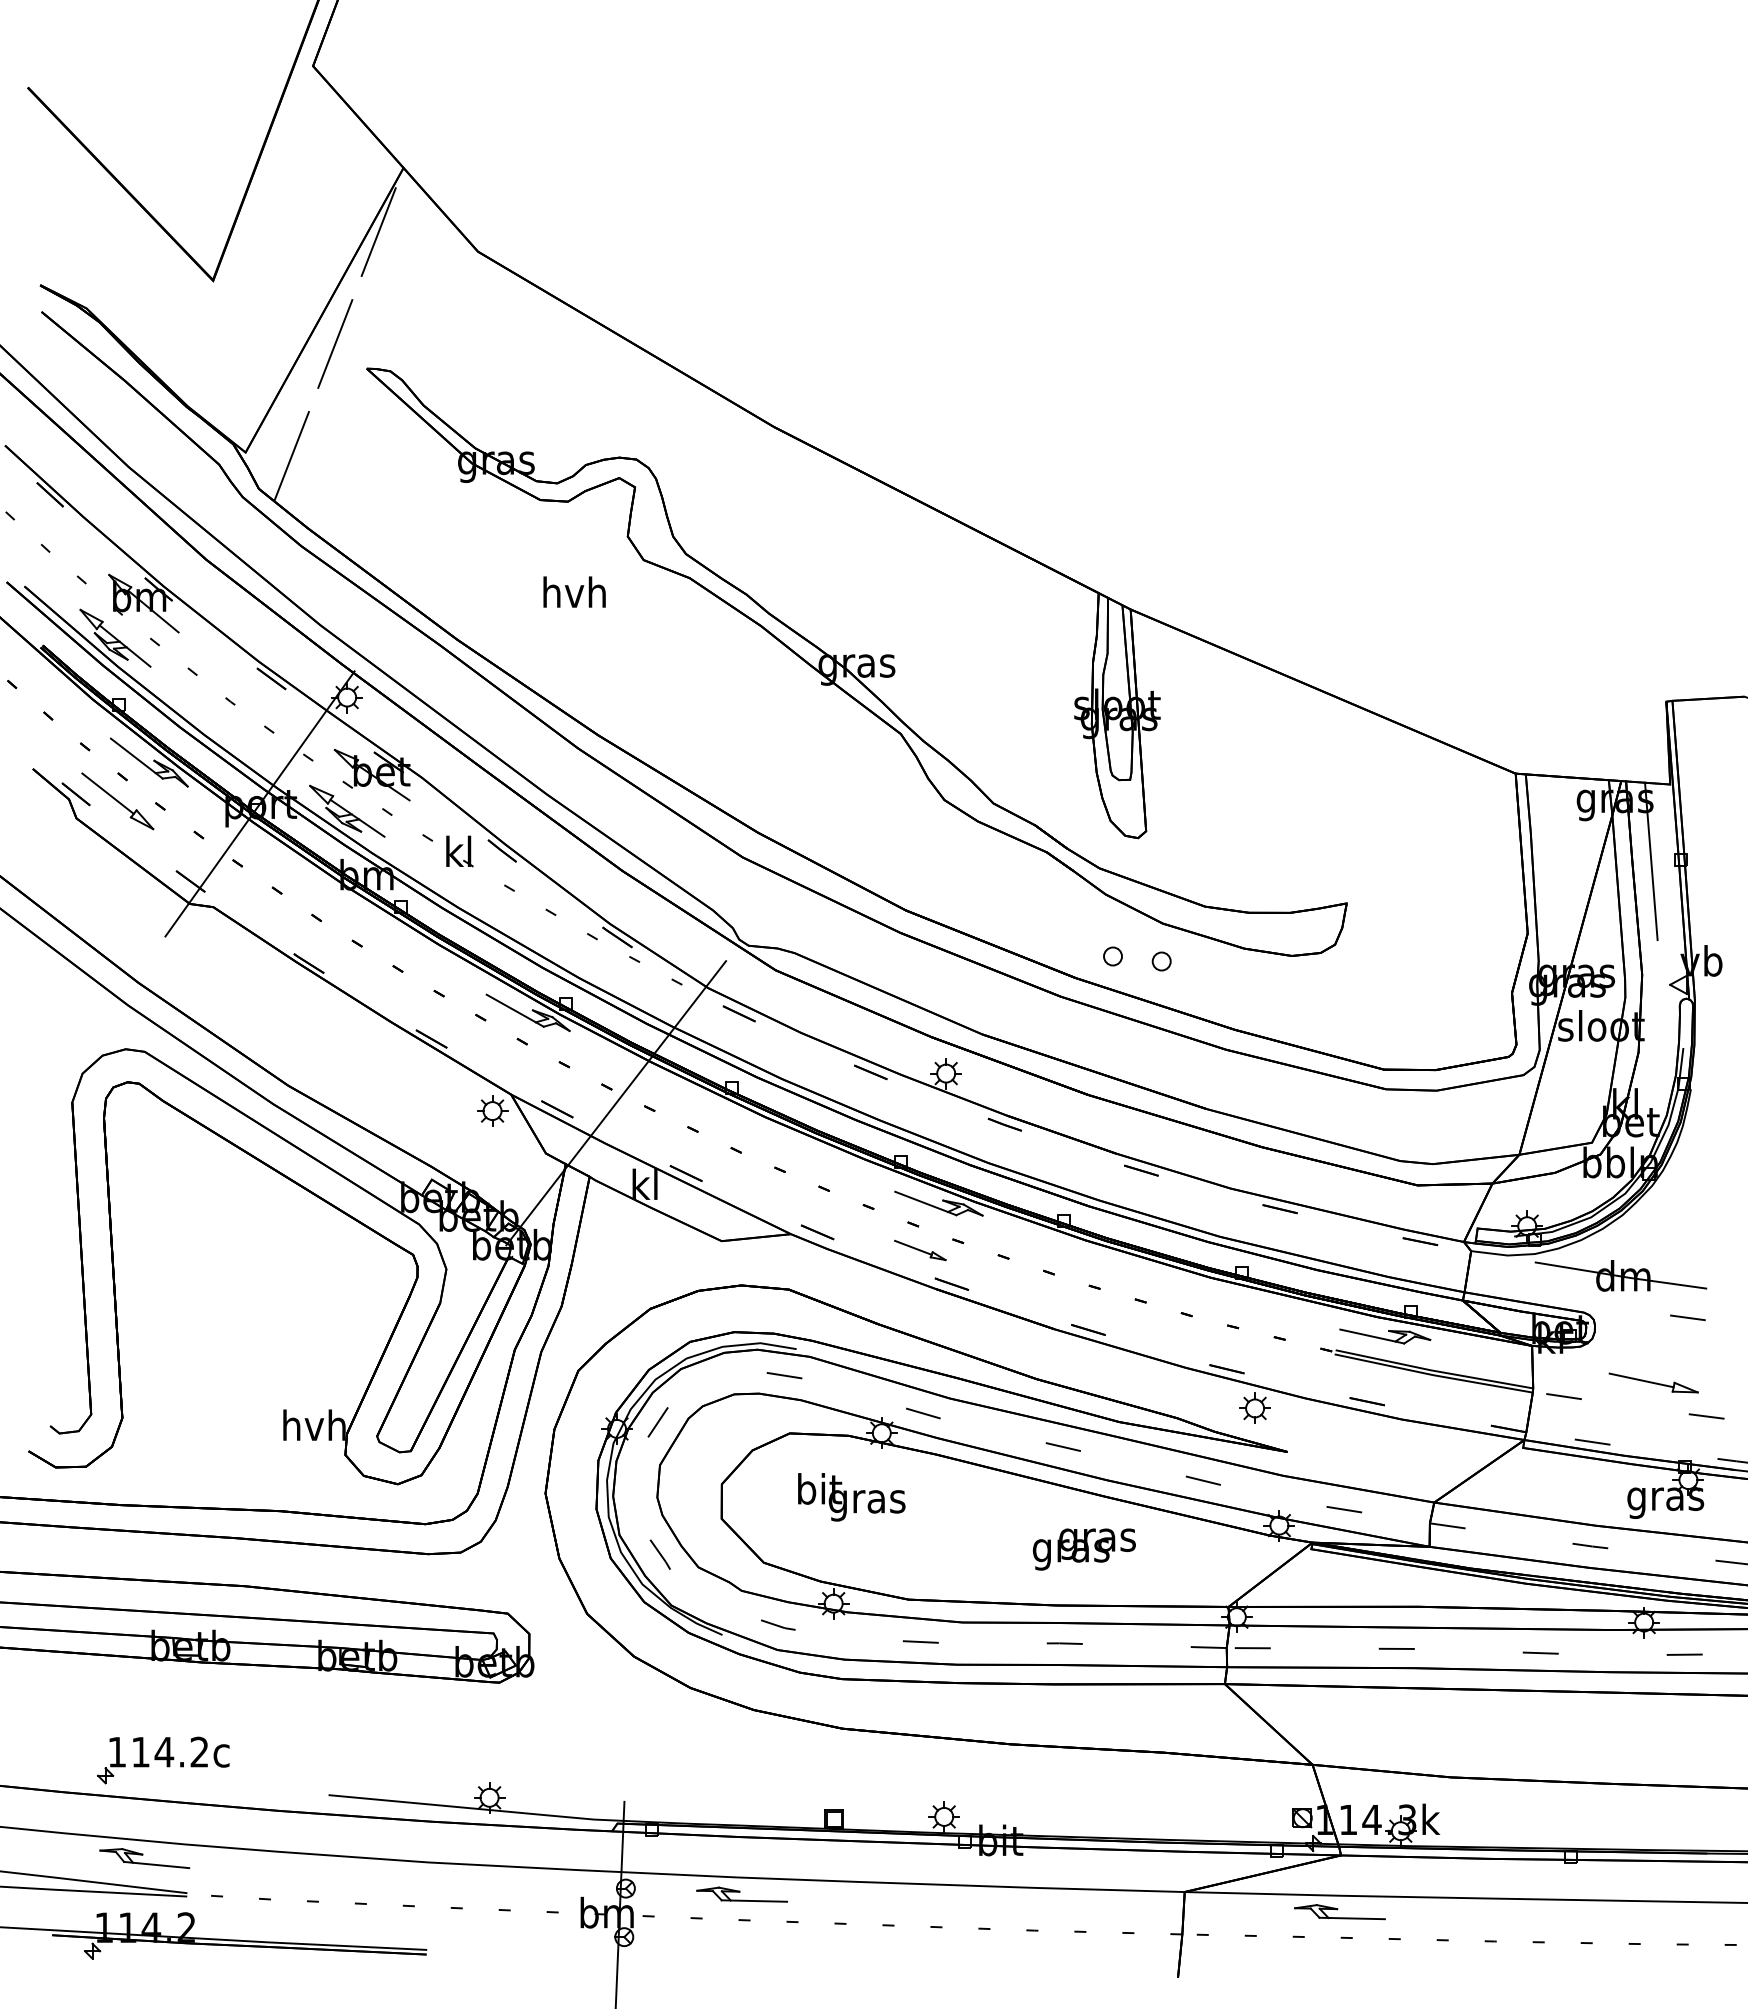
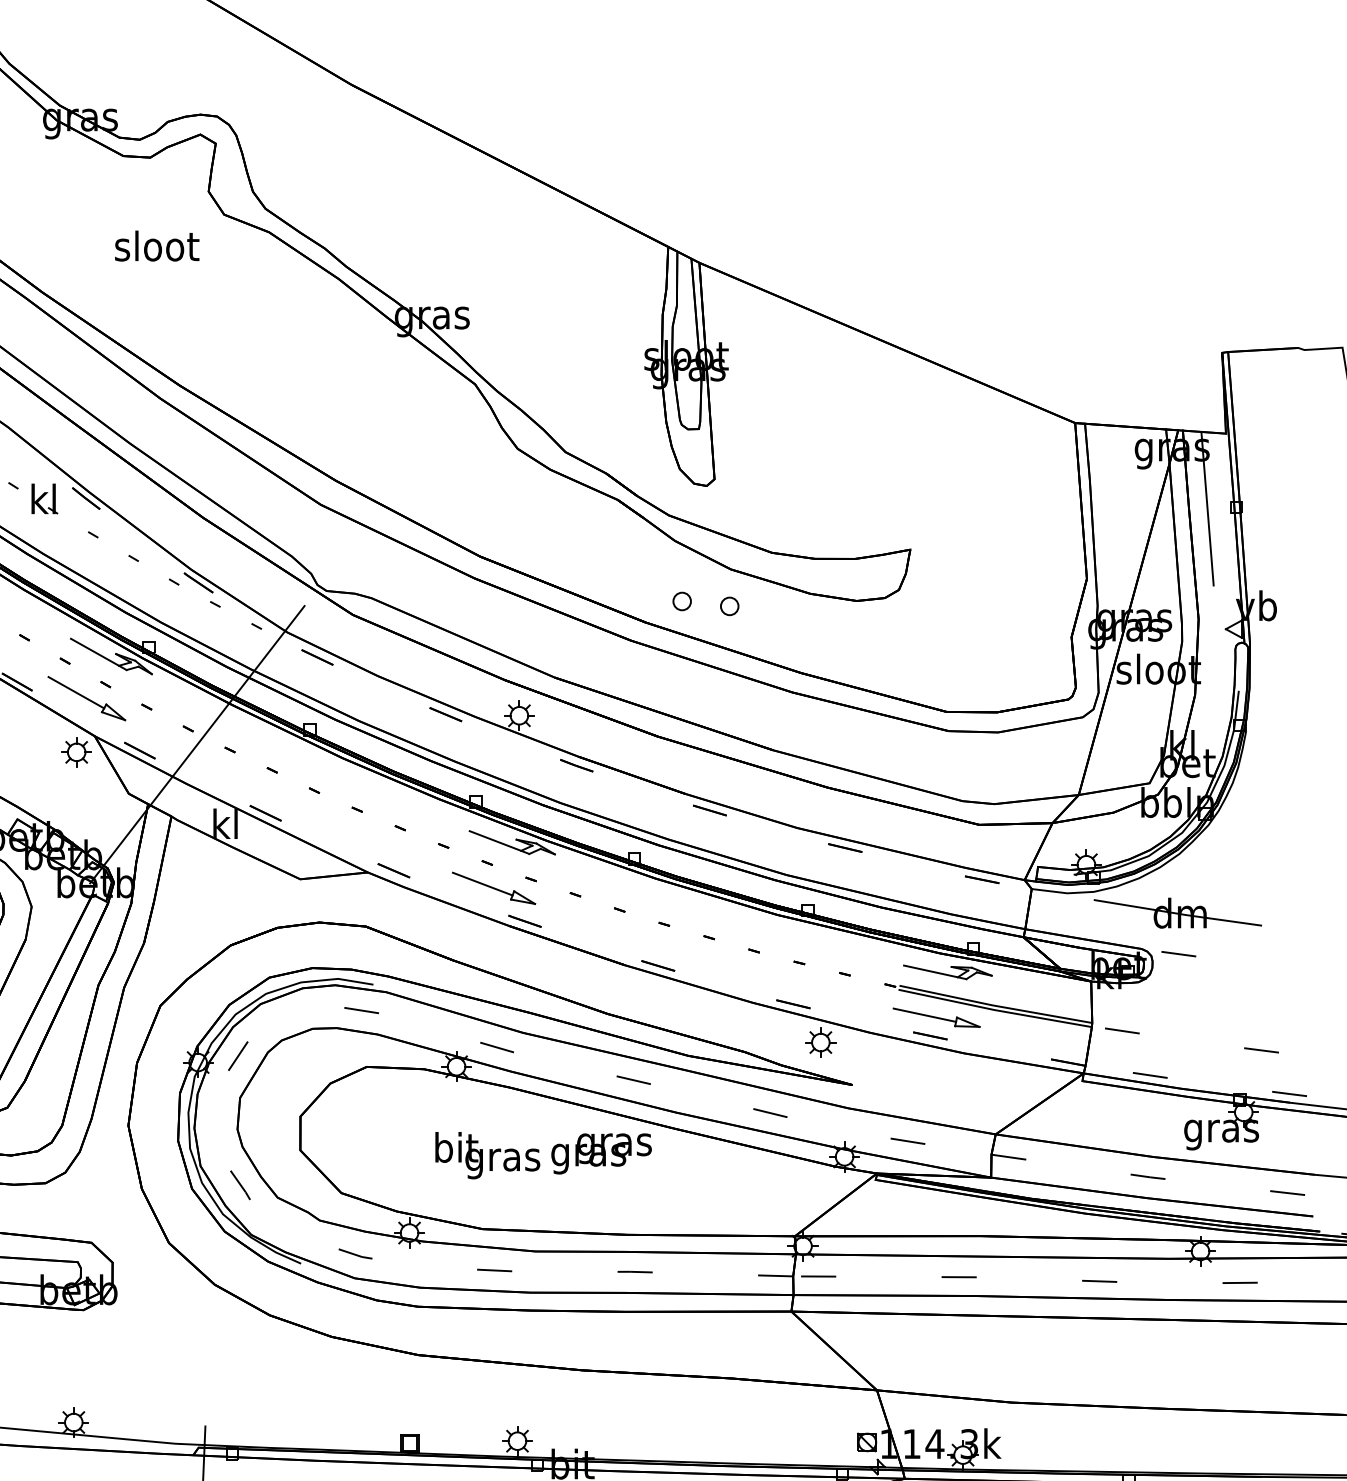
text: (574, 592) -> (156, 246), hvh -> sloot
part: (502, 1055) -> (86, 698), added
part: (920, 1250) -> (494, 888), size x1.67
line: (1687, 1317) -> (1178, 953), moved
part: (1653, 1382) -> (936, 1017), moved
text: (851, 1497) -> (487, 1155), moved
text: (1083, 1549) -> (600, 1153), moved

